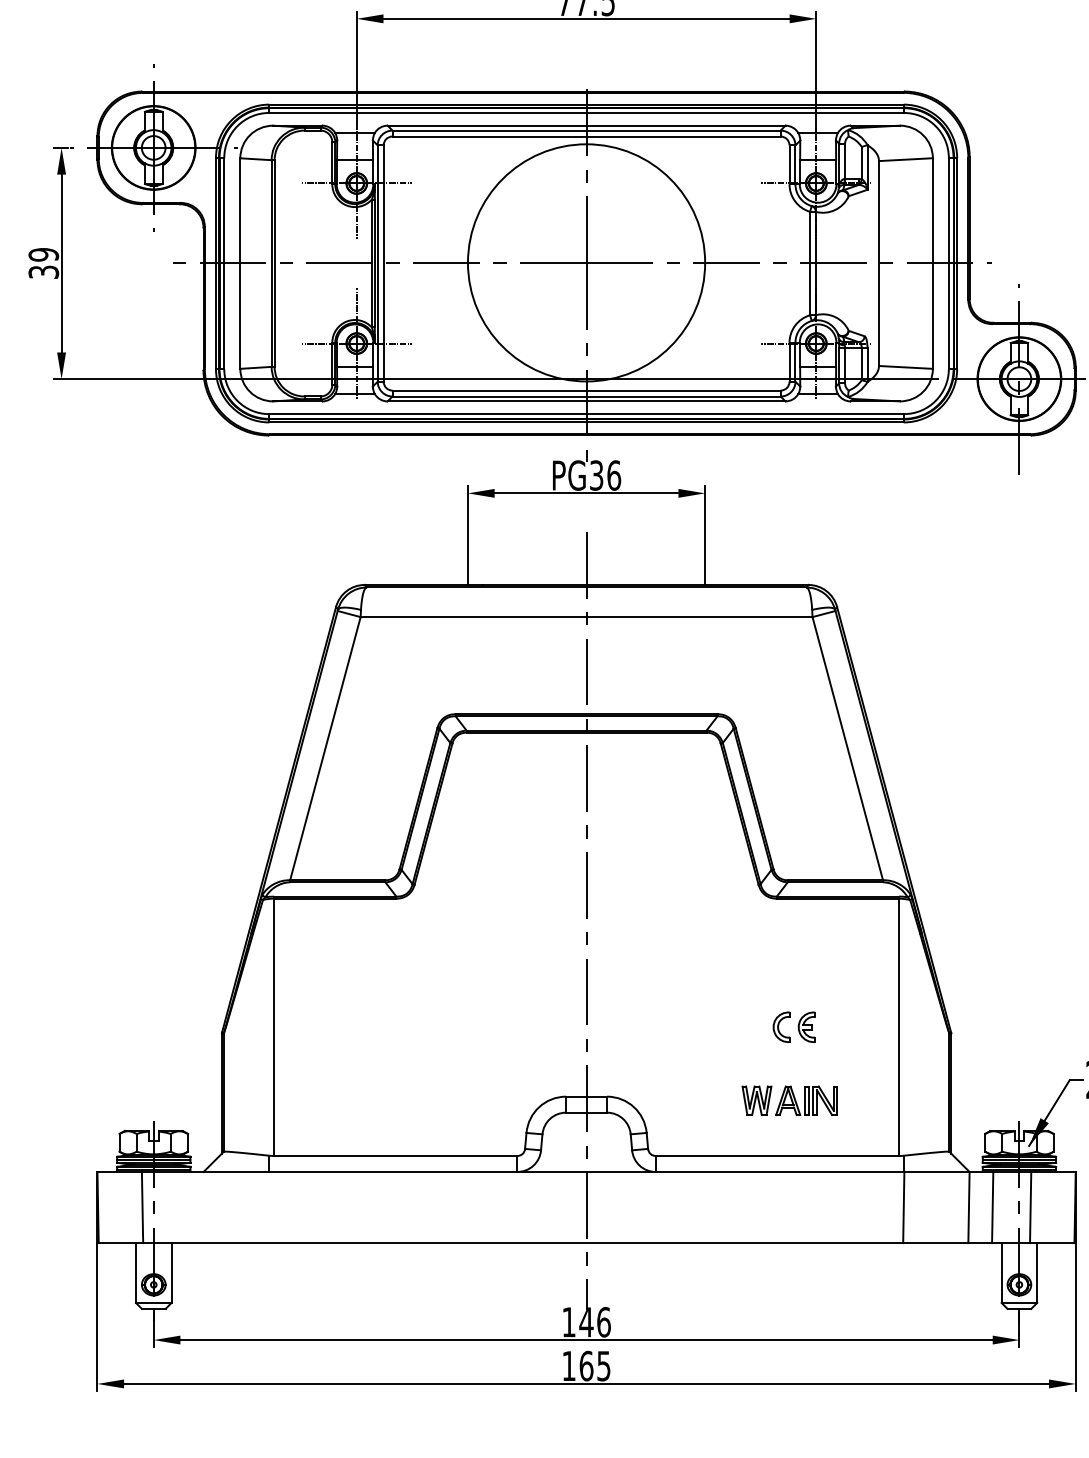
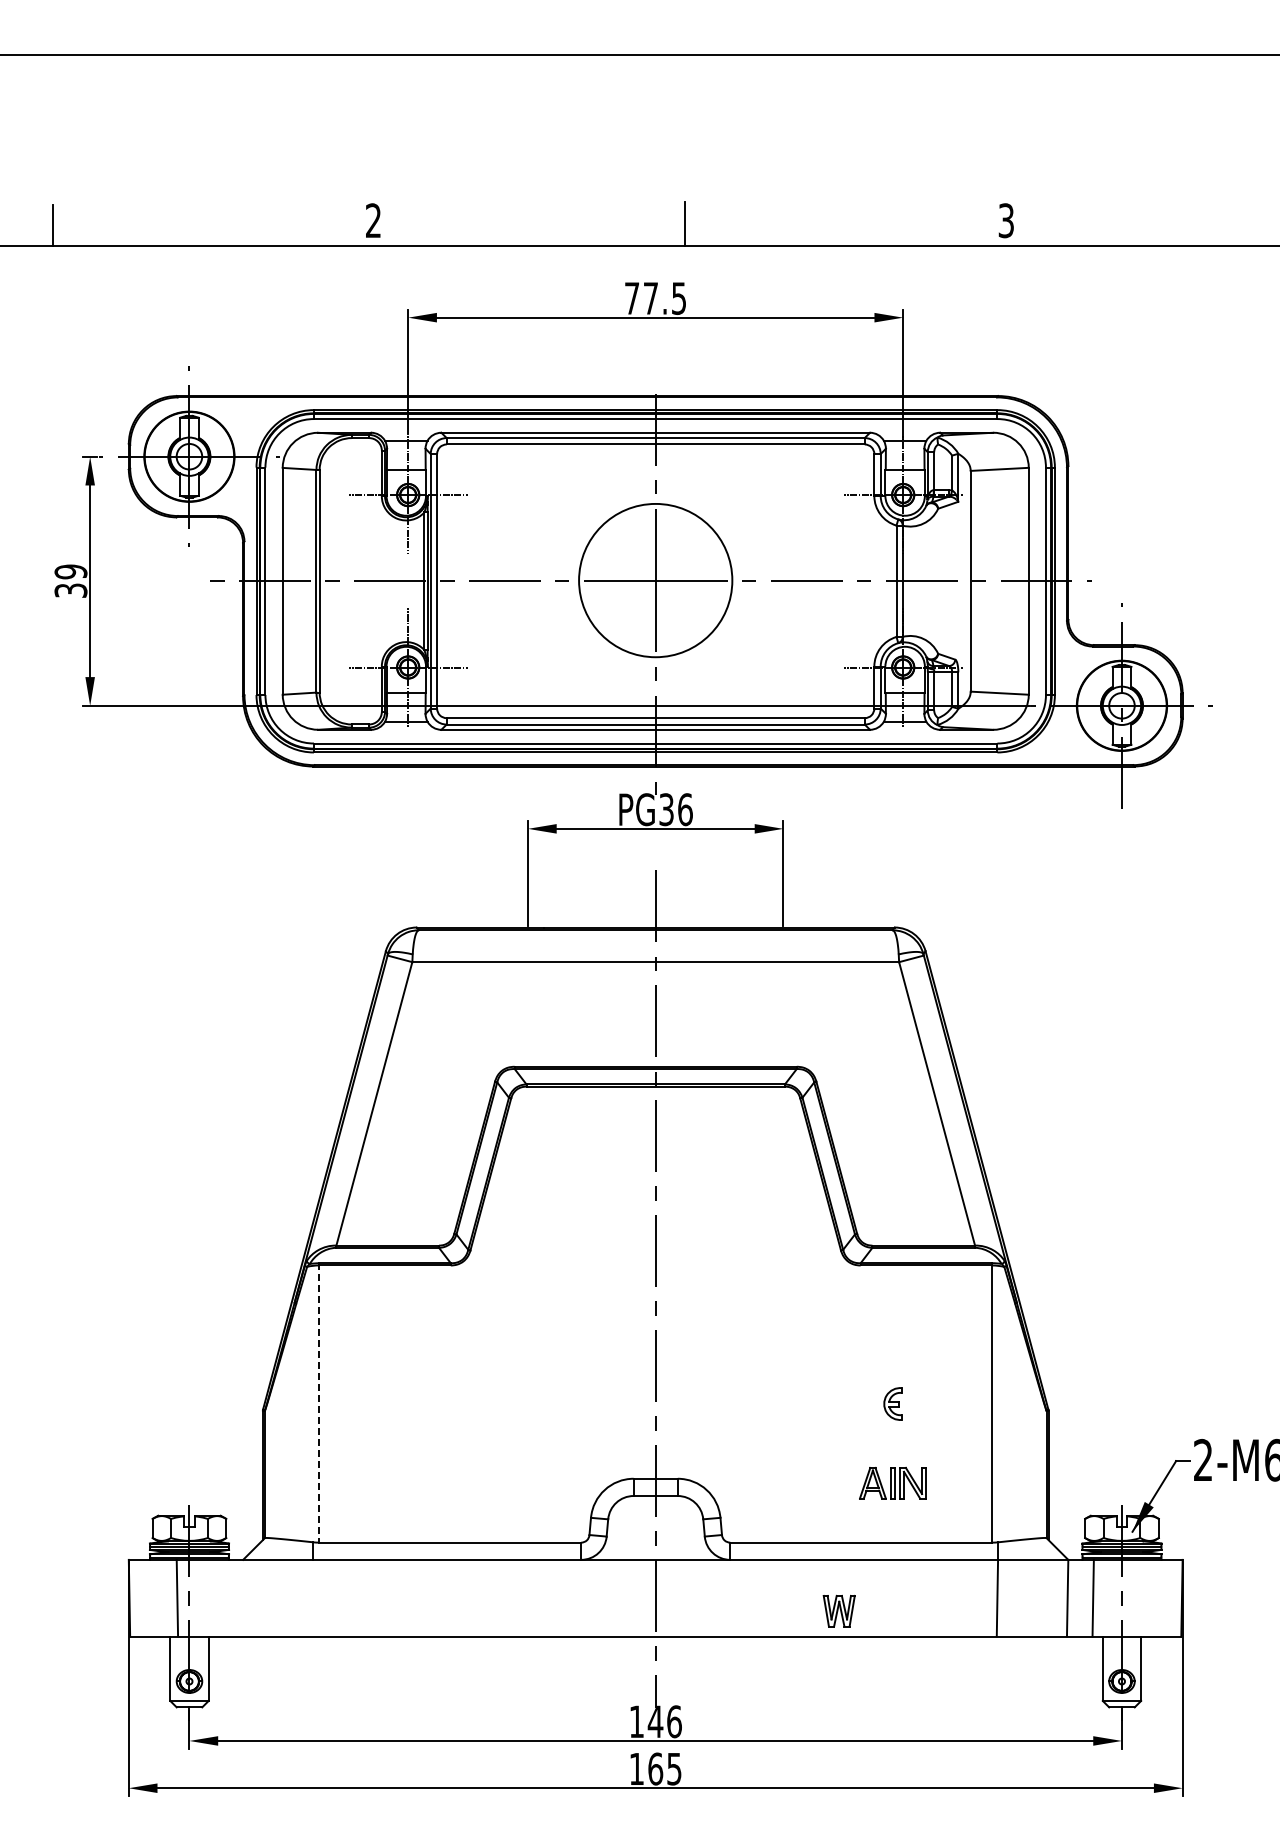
circle: (586, 262) -> (655, 580), size x0.6
line: (274, 1025) -> (319, 1402), solid -> dashed
part: (781, 1026) -> (865, 1403), removed
part: (756, 1100) -> (838, 1610), moved
line: (1030, 1206) -> (1133, 1597), removed

